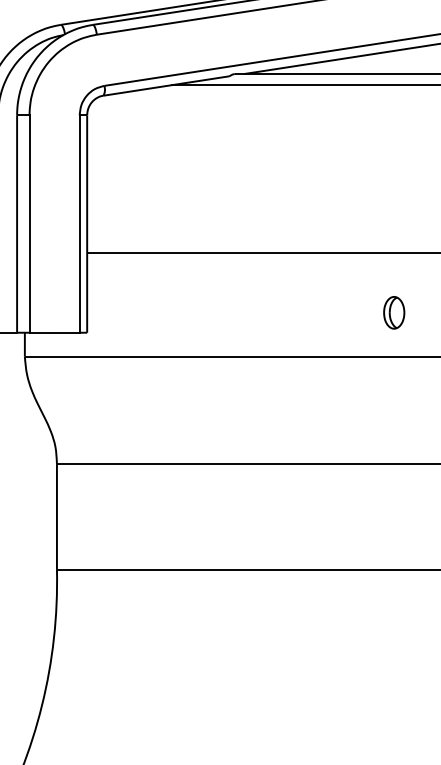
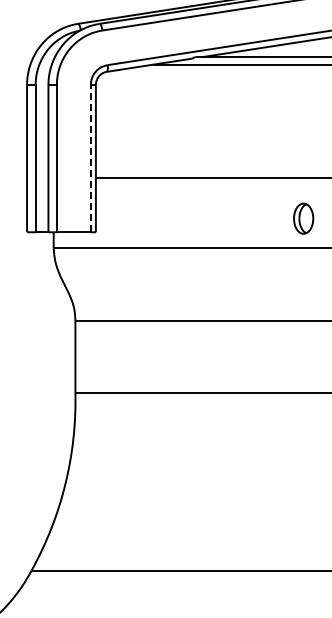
line: (79, 223) -> (90, 158), solid -> dashed
part: (393, 312) -> (303, 218), size x1.4

